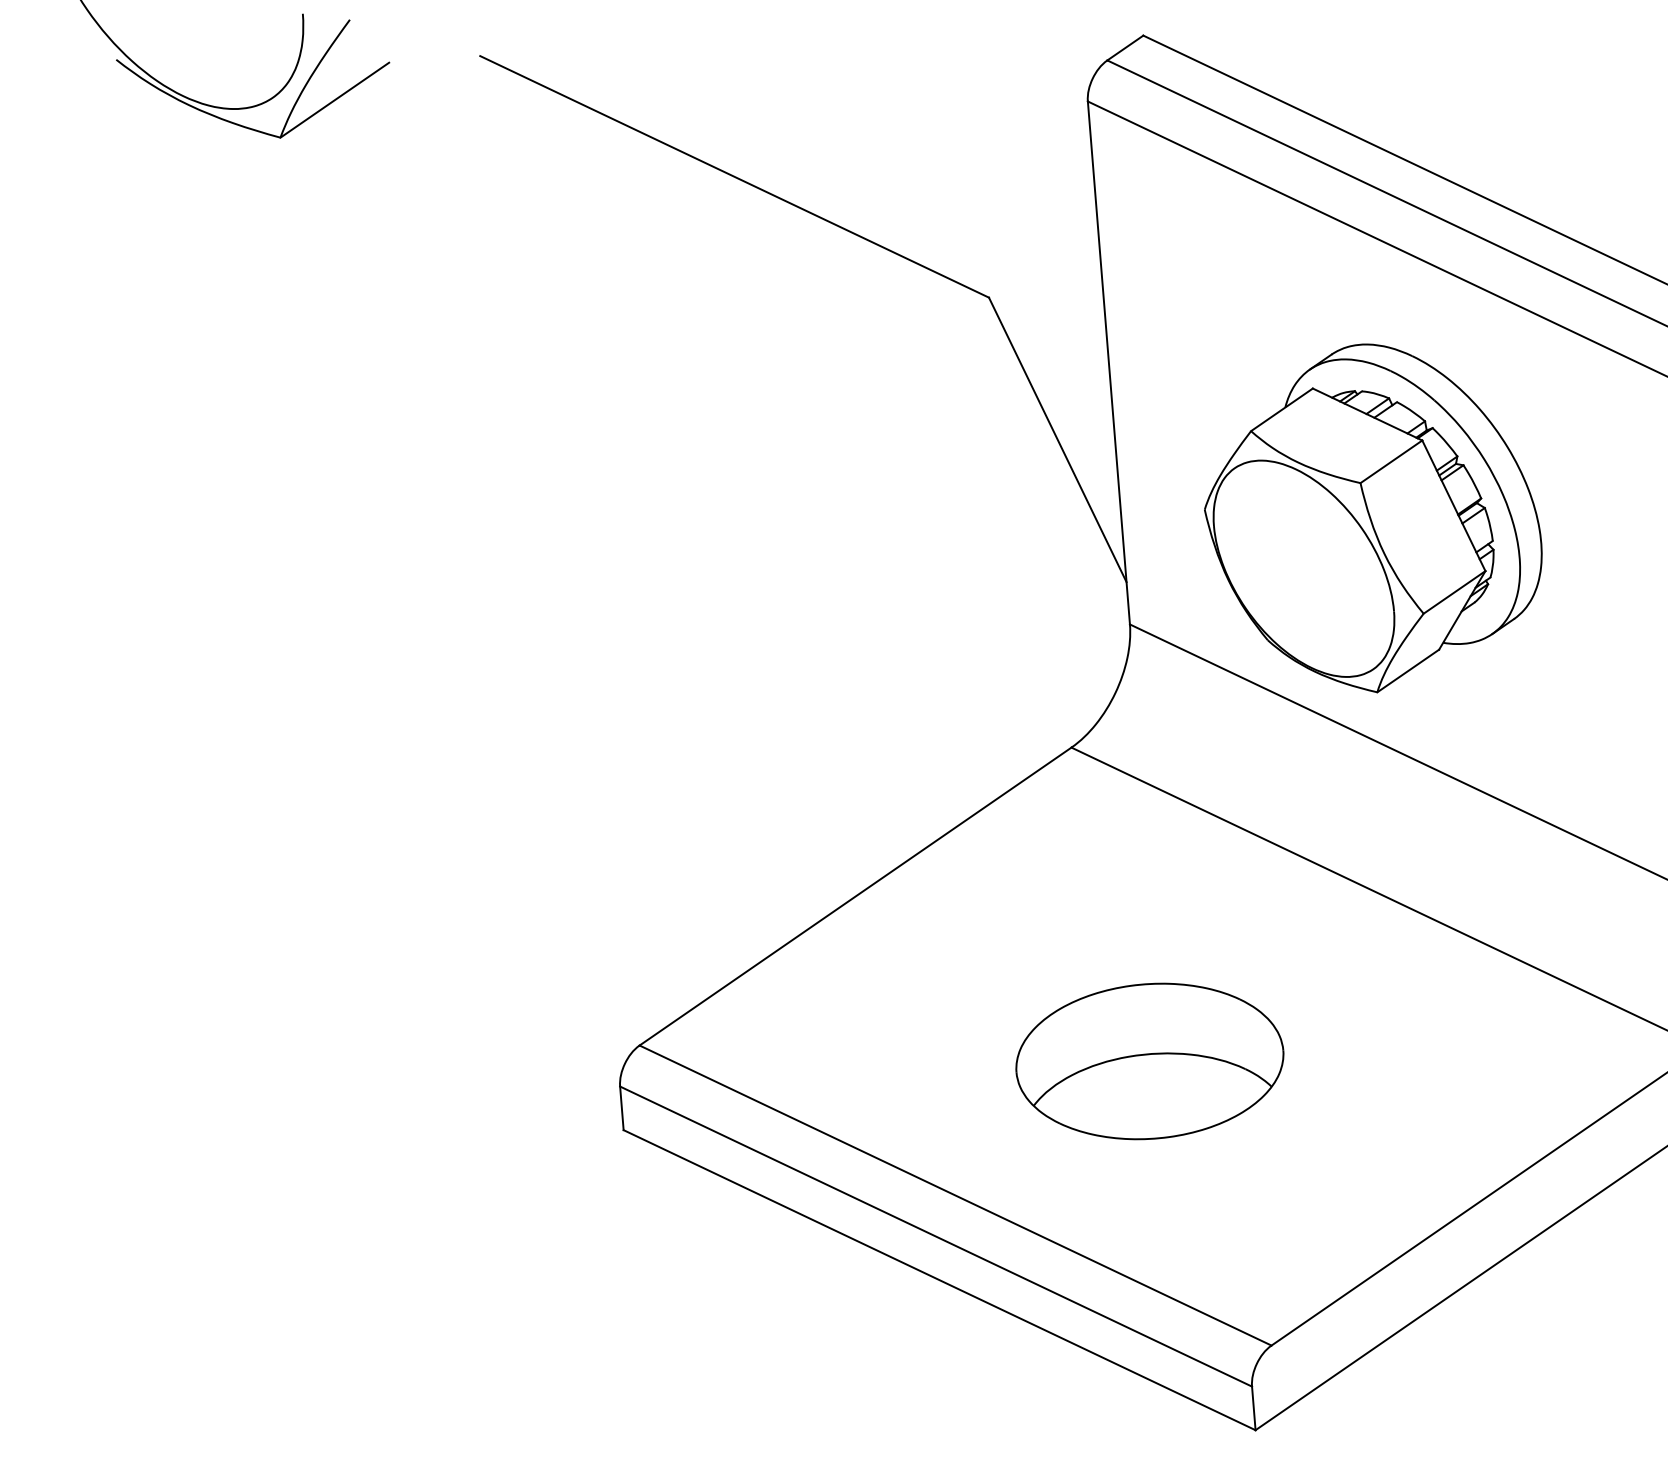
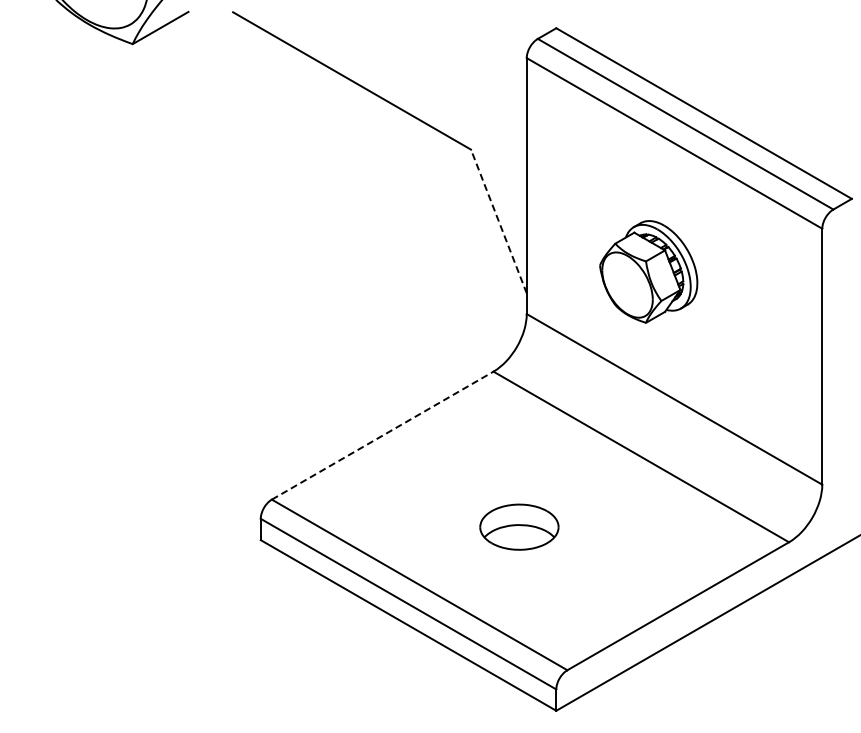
line: (1056, 439) -> (498, 221), solid -> dashed
part: (1371, 517) -> (648, 271), size x0.6
line: (855, 896) -> (382, 435), solid -> dashed
part: (1150, 1059) -> (519, 526), size x0.6

